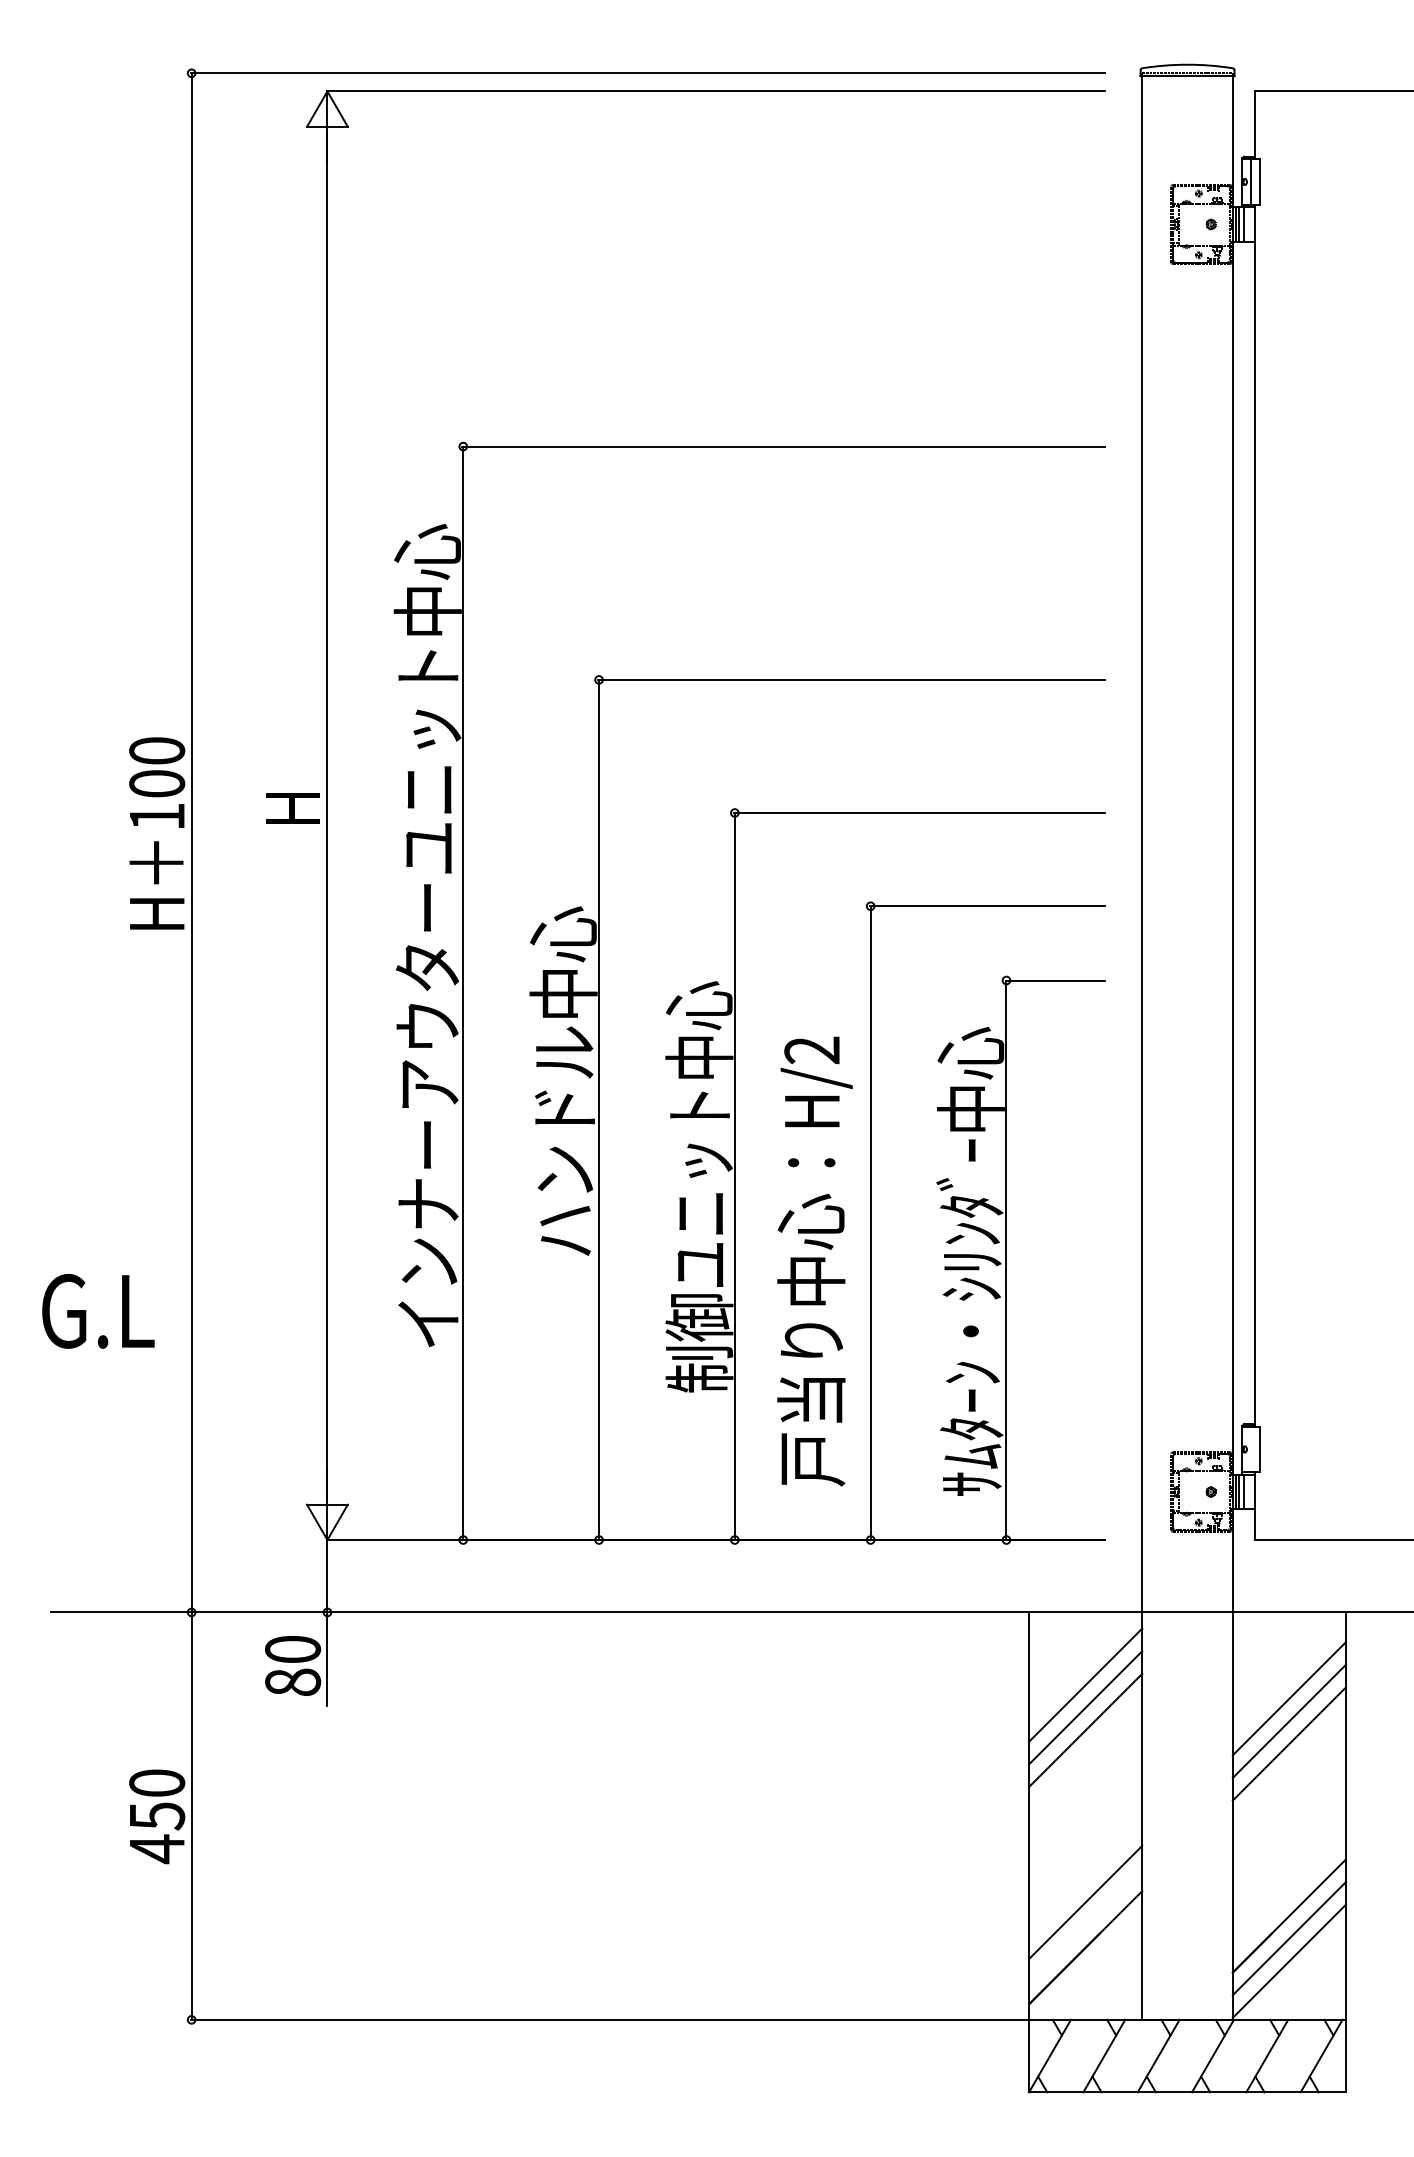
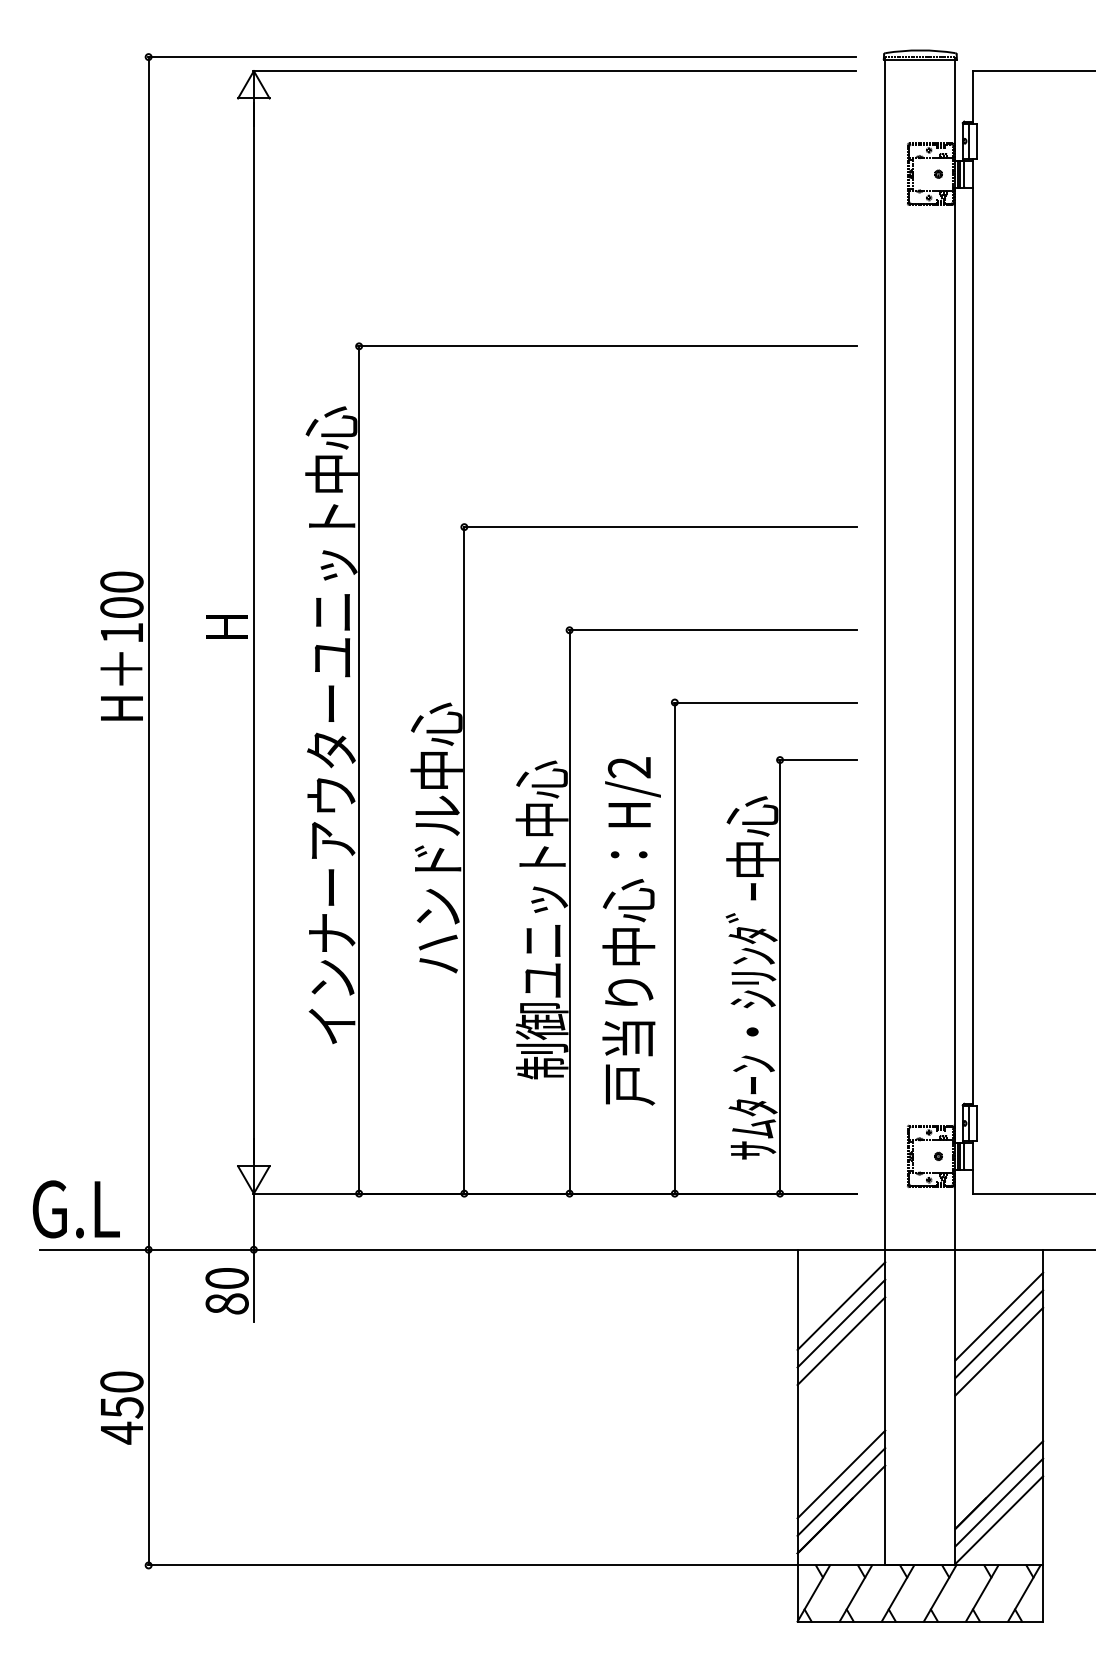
text: (814, 1261) -> (631, 931), moved
text: (98, 1311) -> (76, 1209), moved
line: (1250, 1449) -> (969, 1123), added
line: (1085, 1924) -> (841, 1491), added

